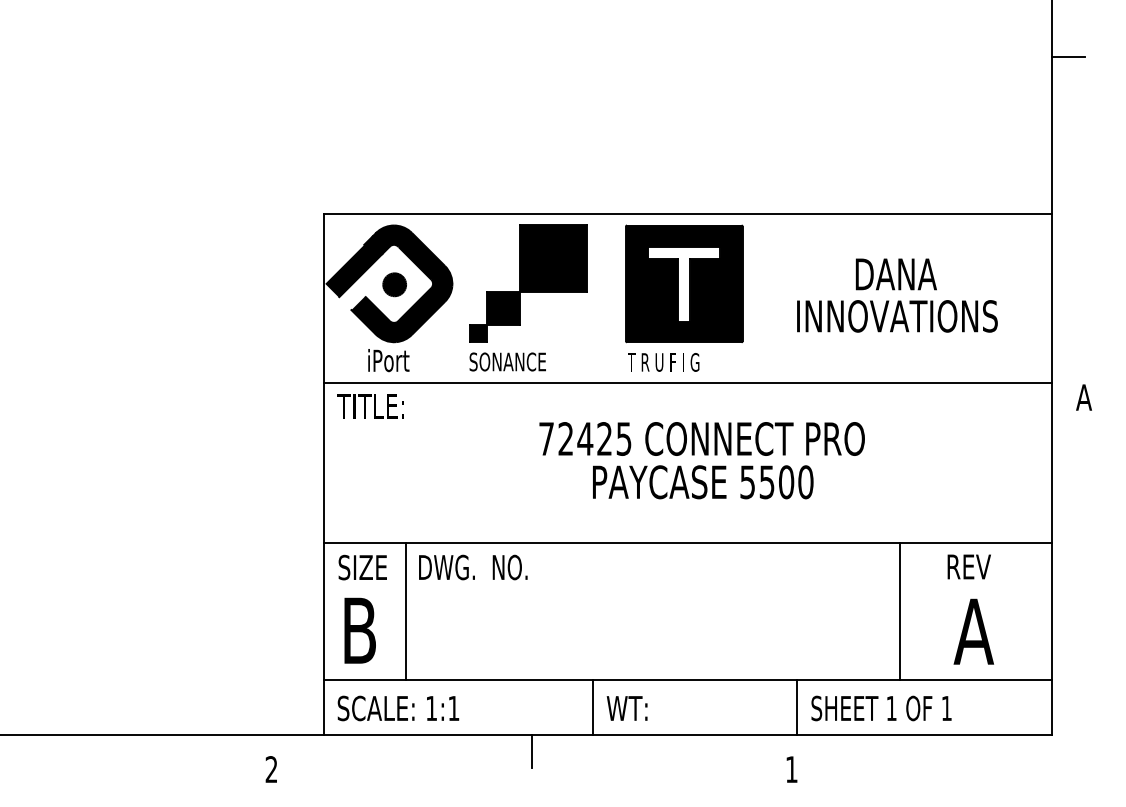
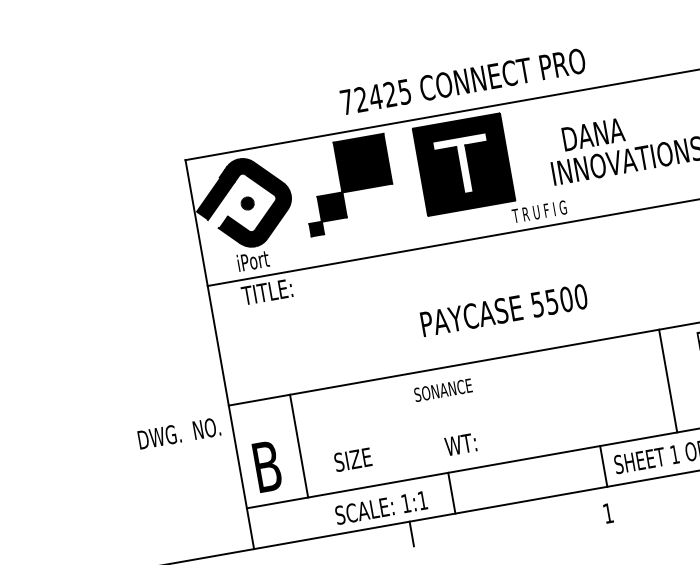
text: (895, 274) -> (592, 134), moved
part: (394, 284) -> (247, 203), size x0.7
text: (507, 361) -> (443, 389), moved
text: (663, 362) -> (539, 211), moved
text: (370, 406) -> (267, 292), moved
text: (701, 438) -> (462, 81), moved
text: (362, 567) -> (352, 459), moved
text: (473, 567) -> (179, 433), moved
text: (398, 708) -> (381, 507), moved
text: (626, 708) -> (460, 444), moved

